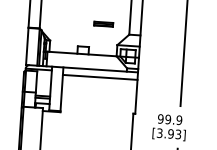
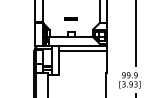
part: (102, 23) -> (70, 18), moved

